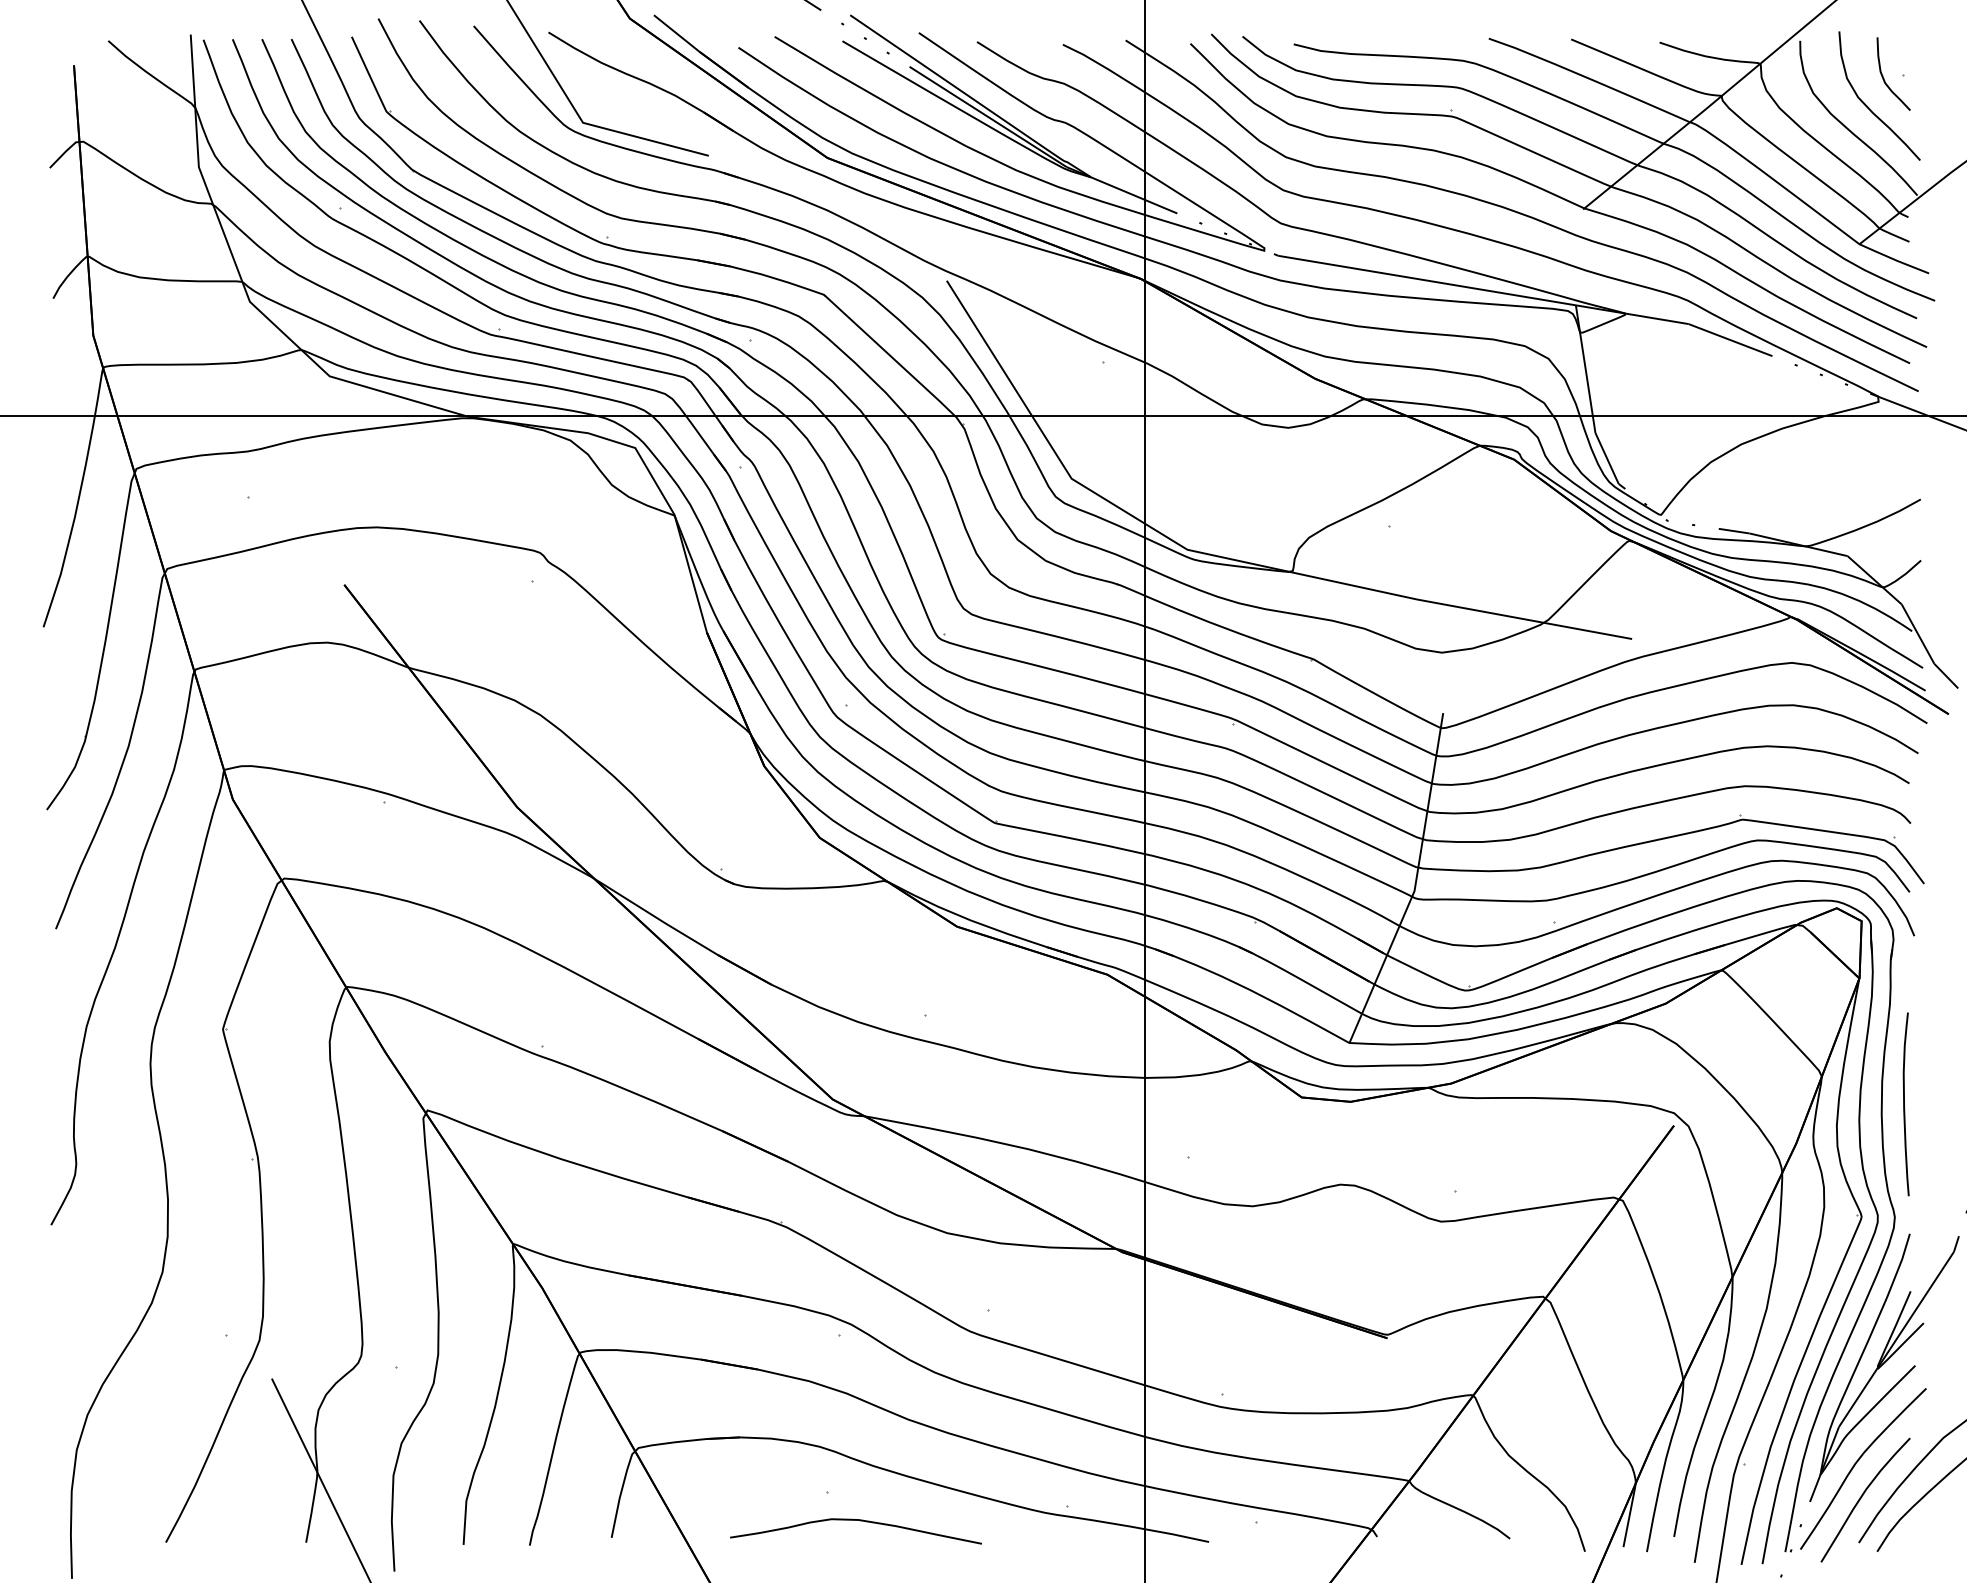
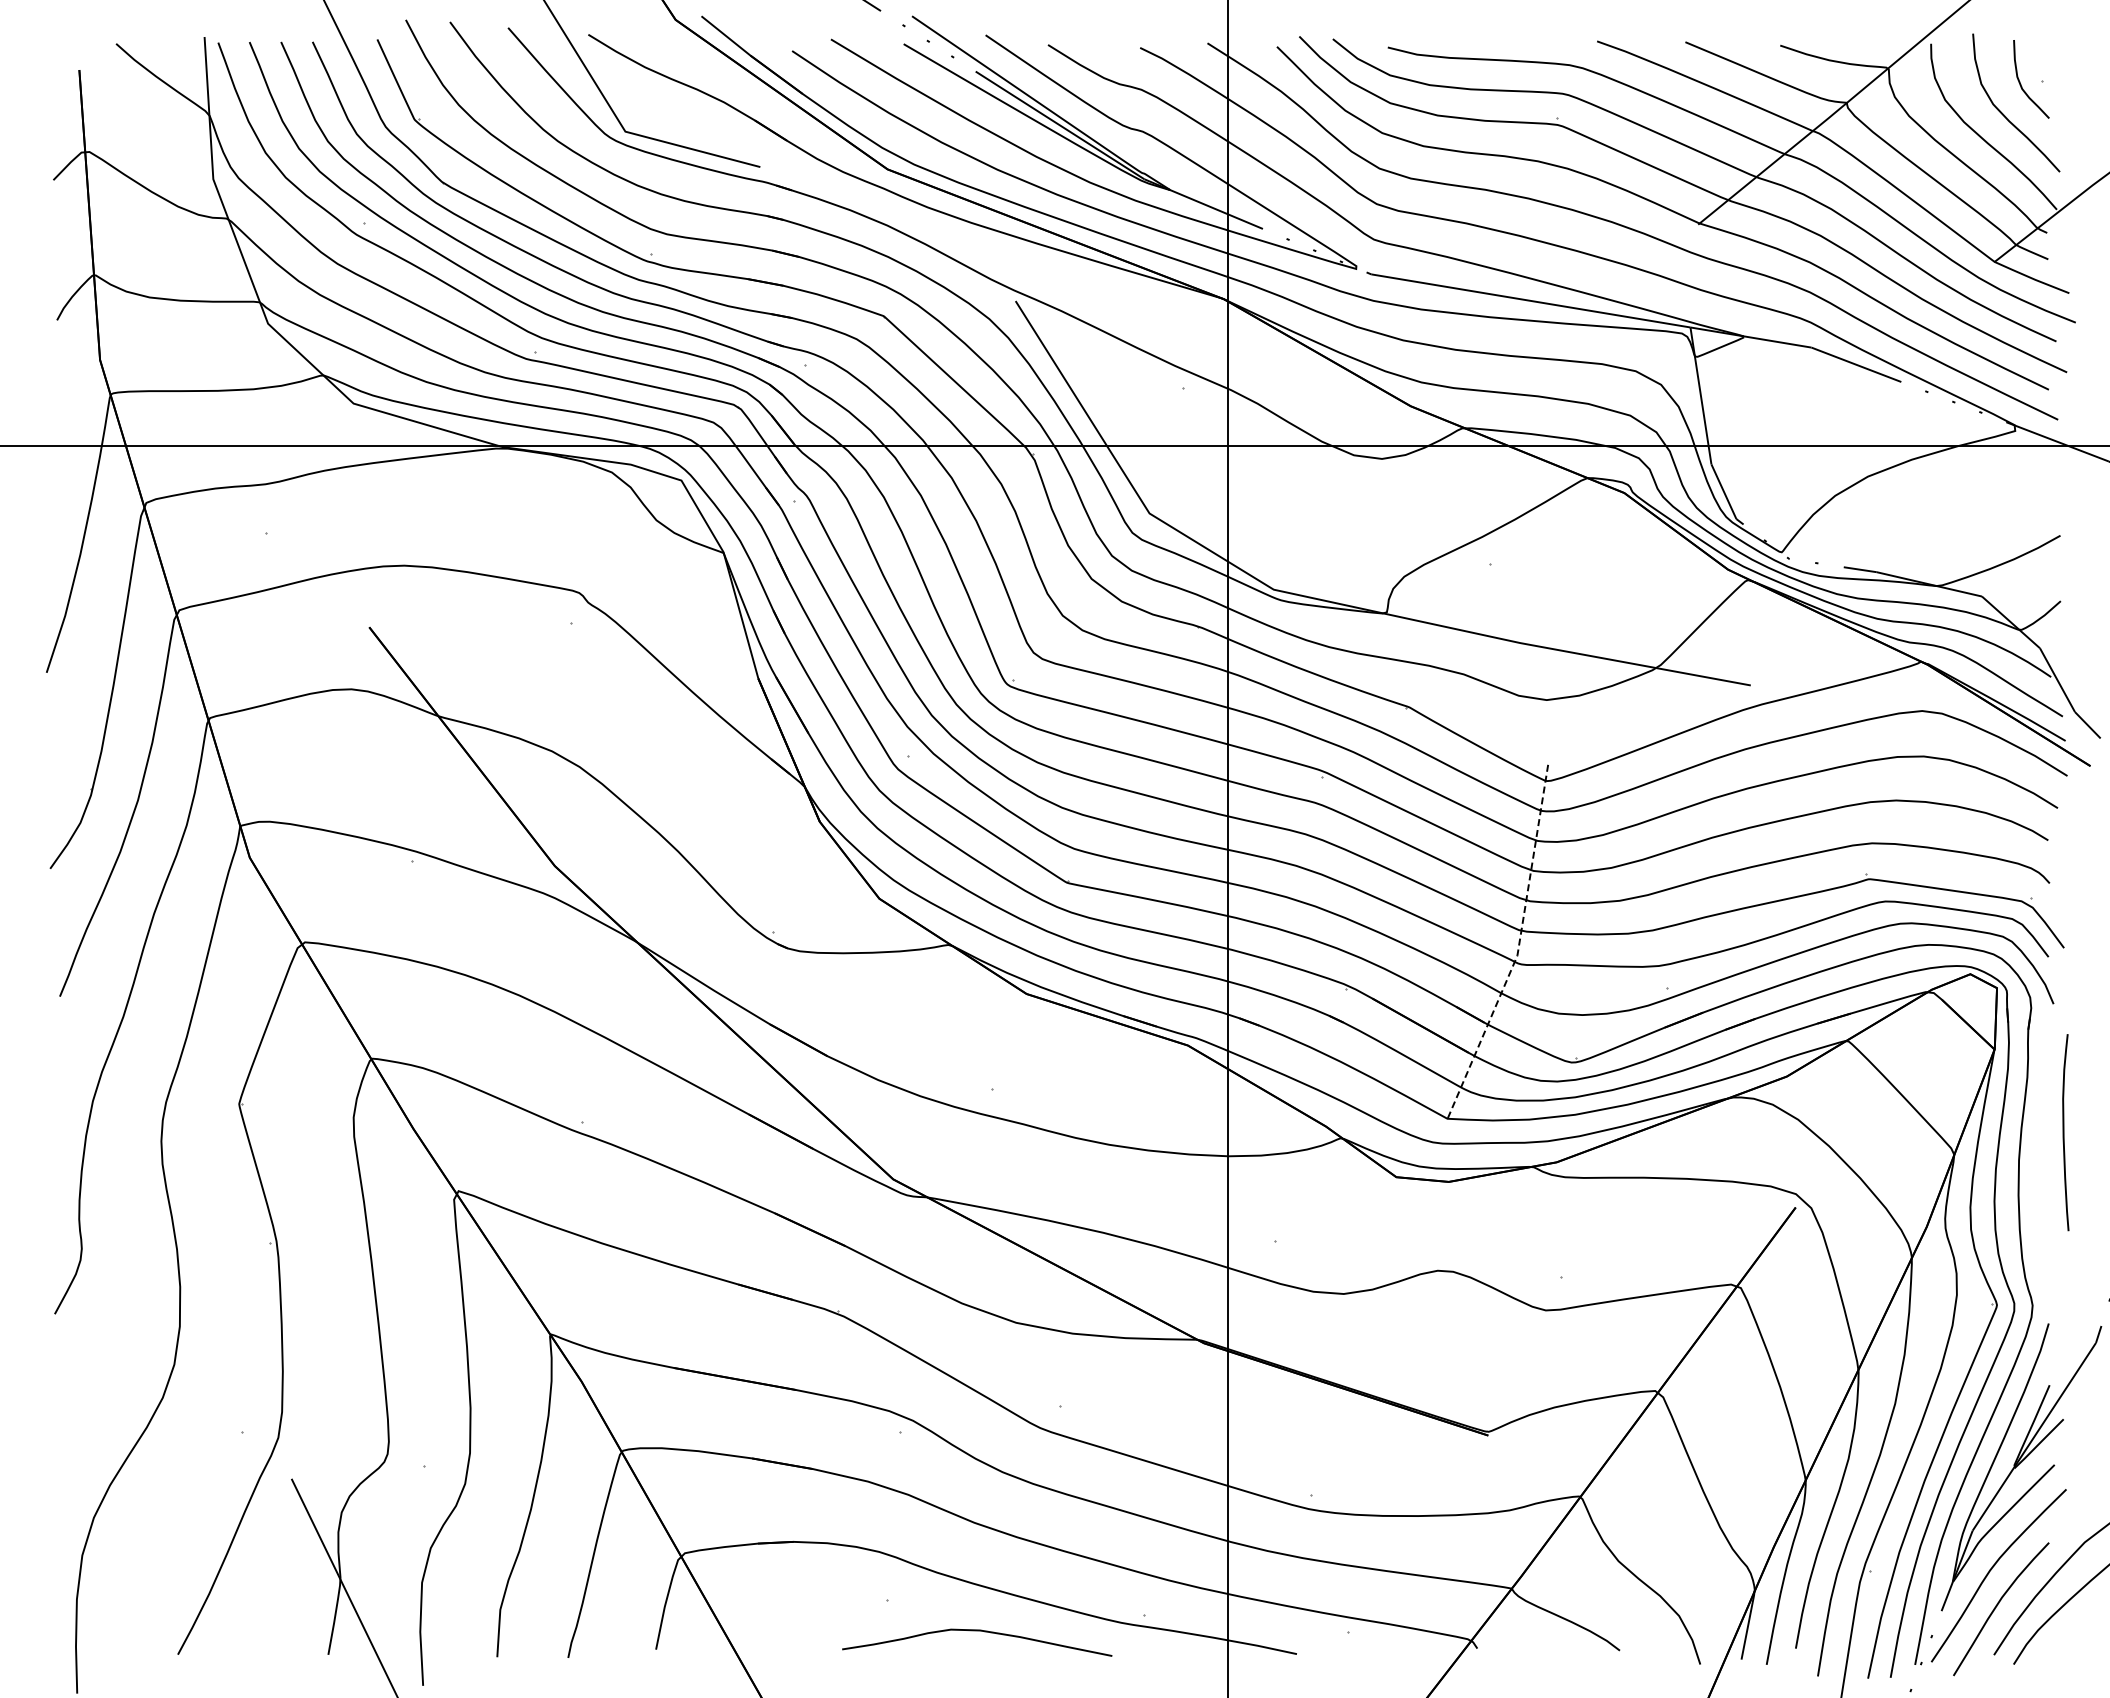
line: (1415, 884) -> (1518, 948), solid -> dashed
curve: (1904, 1104) -> (2064, 1132), moved
curve: (856, 1520) -> (977, 1631), moved

